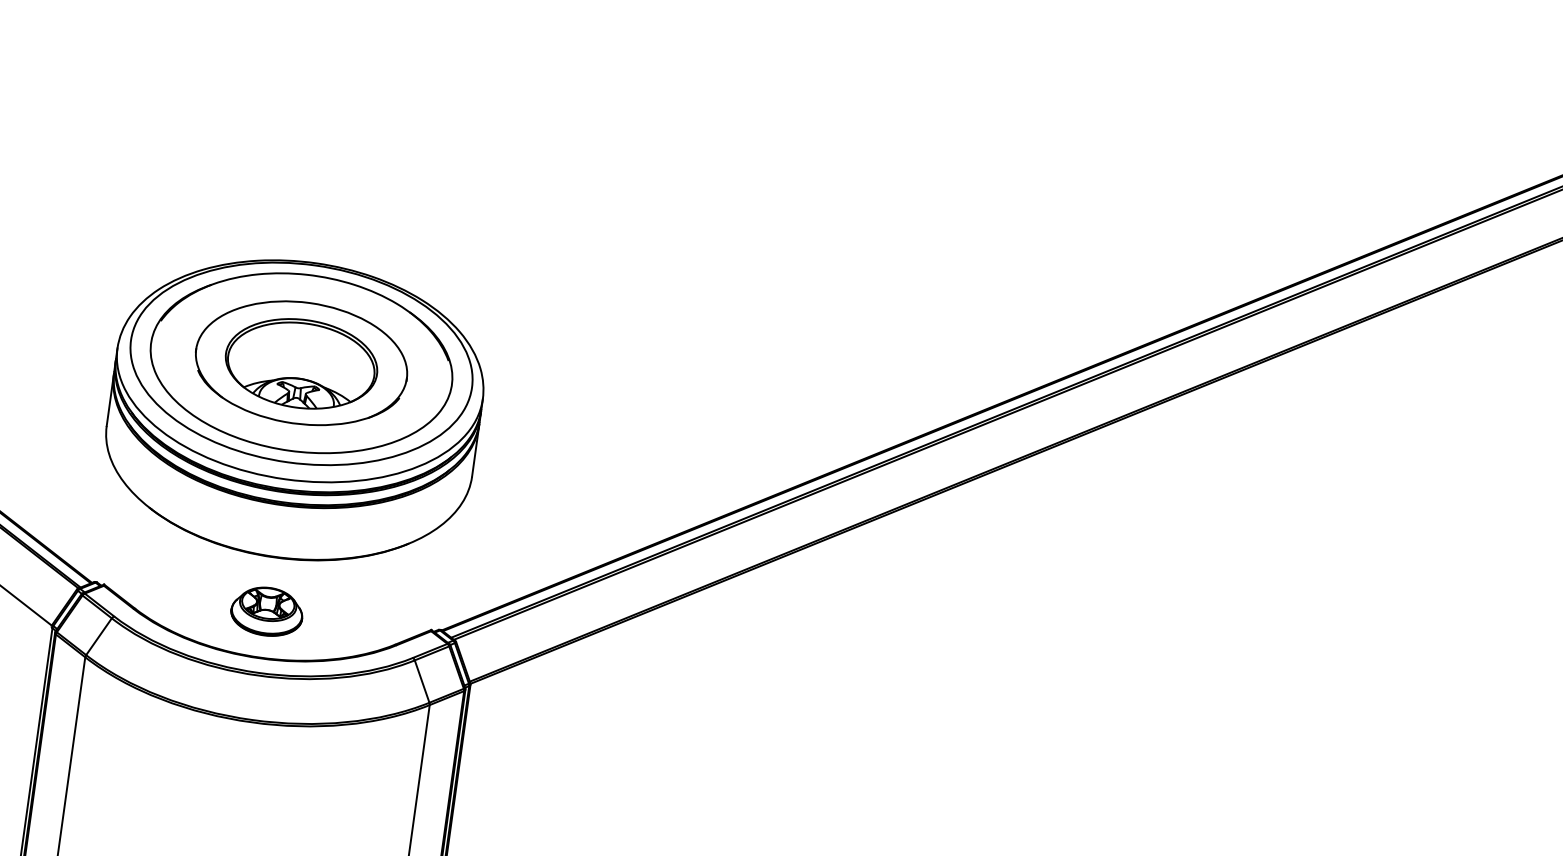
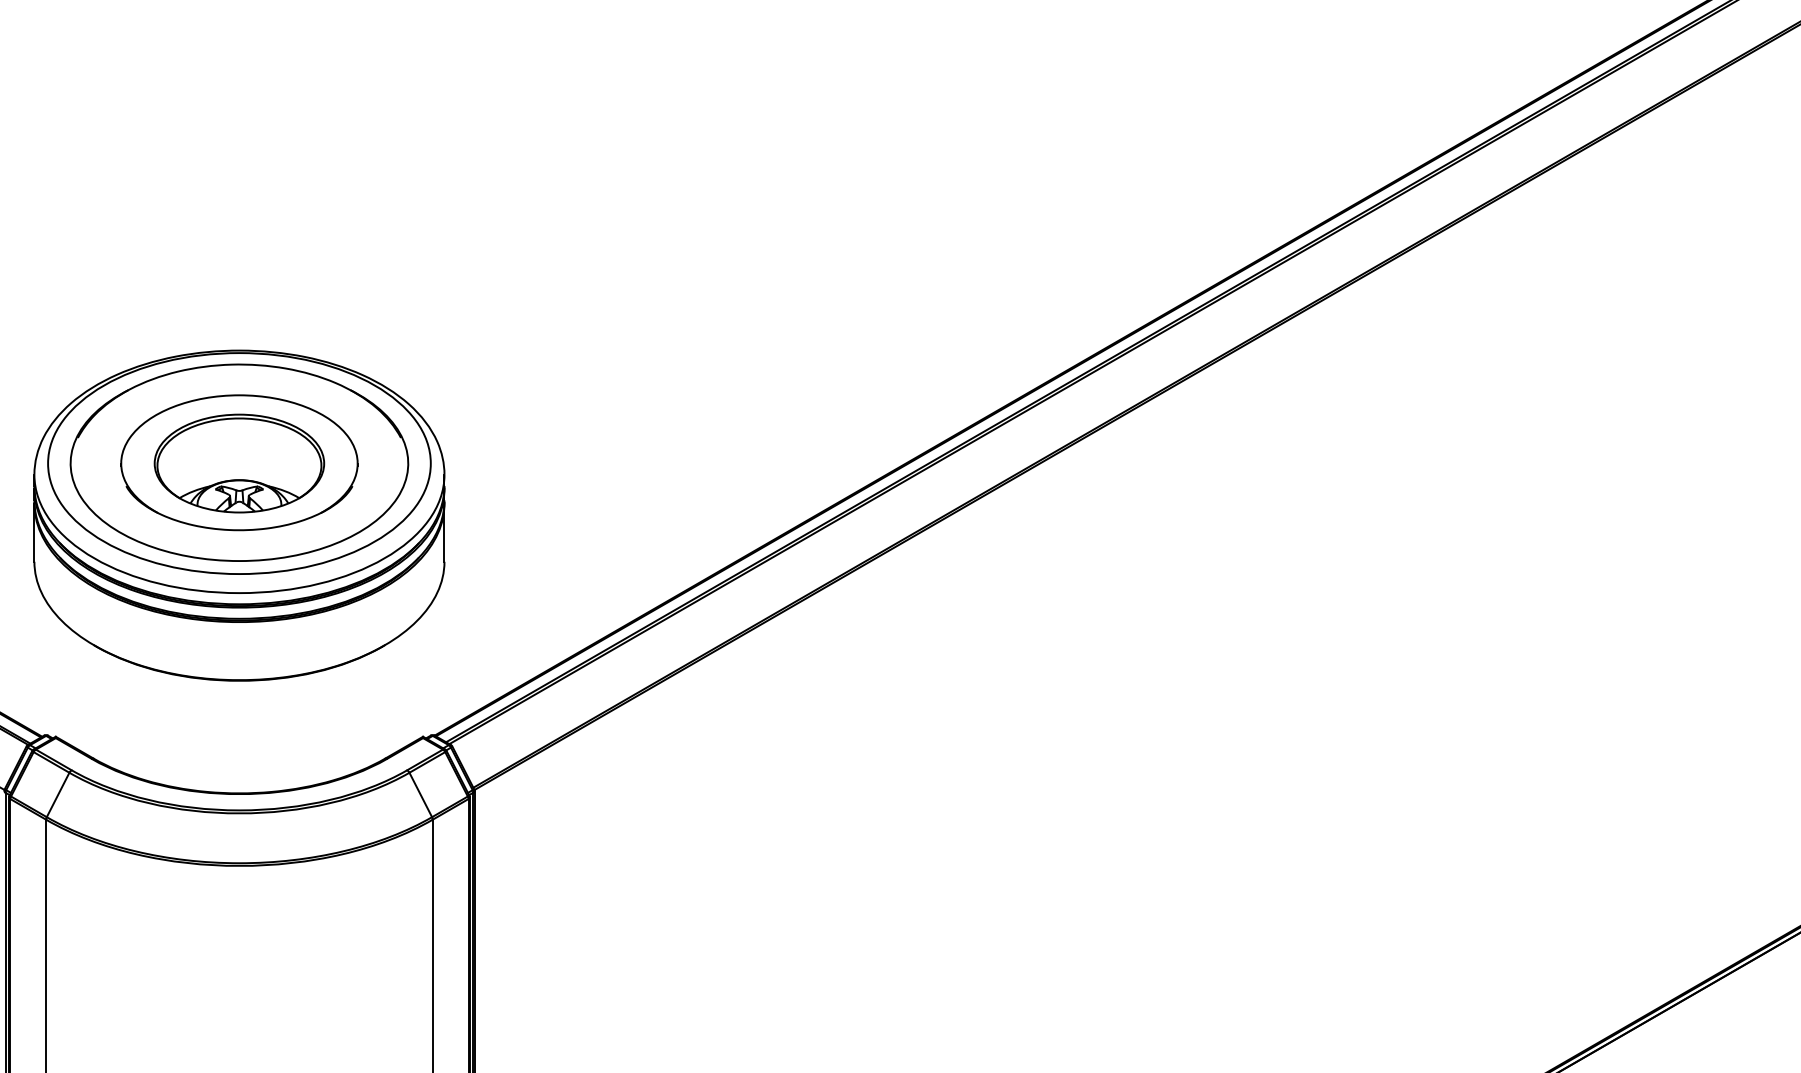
part: (266, 611) -> (238, 741), removed

